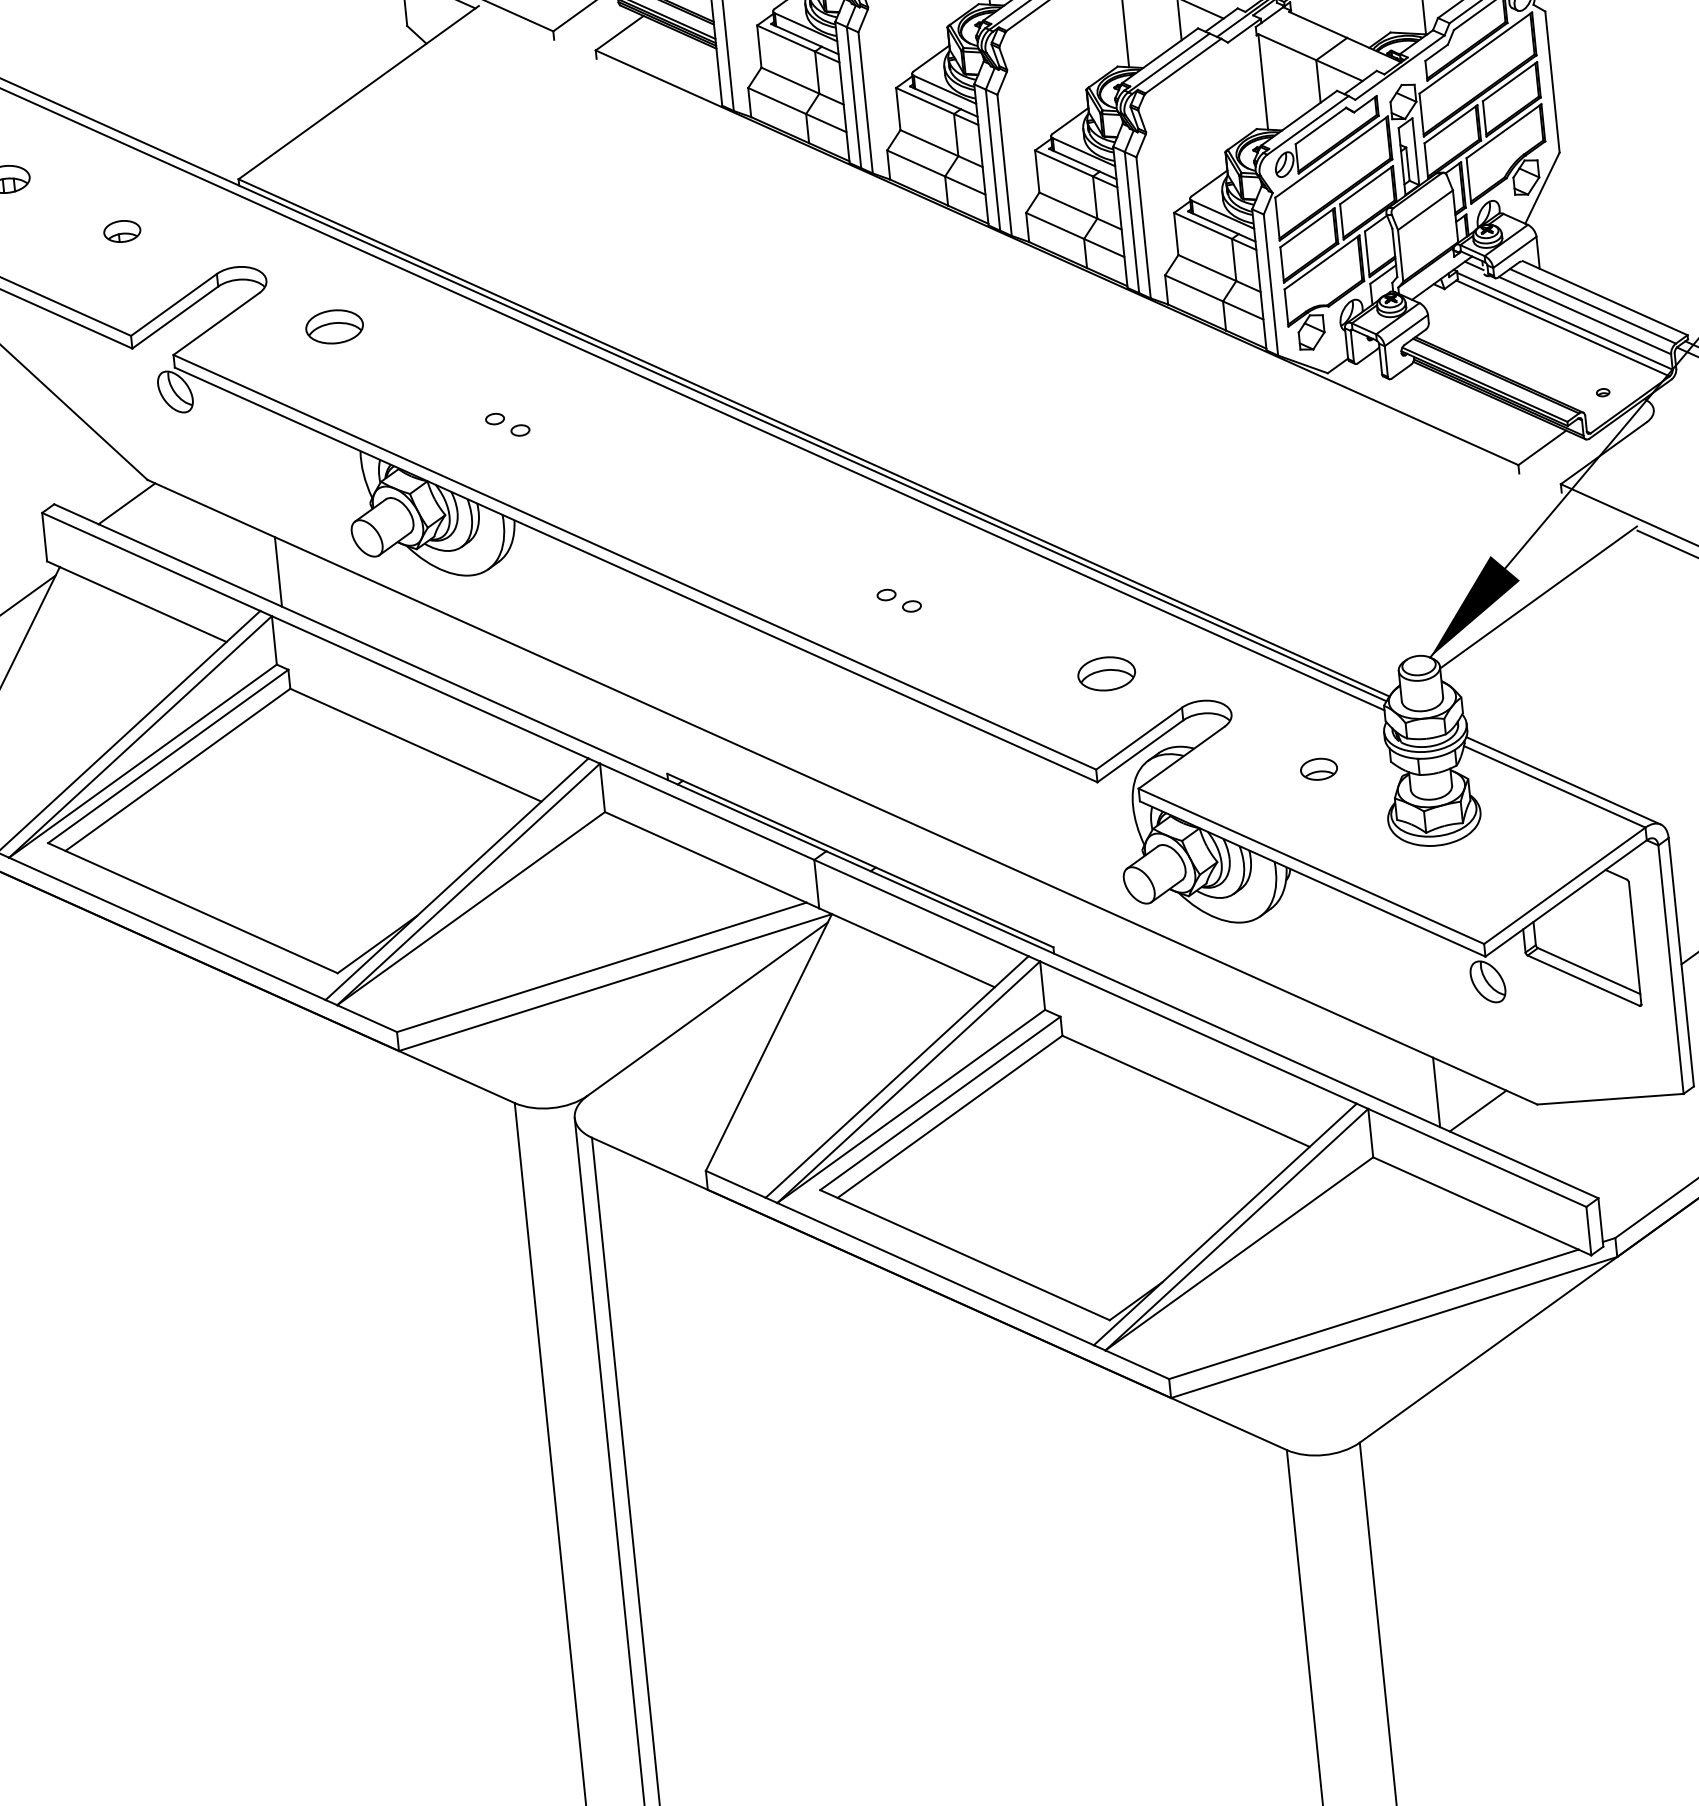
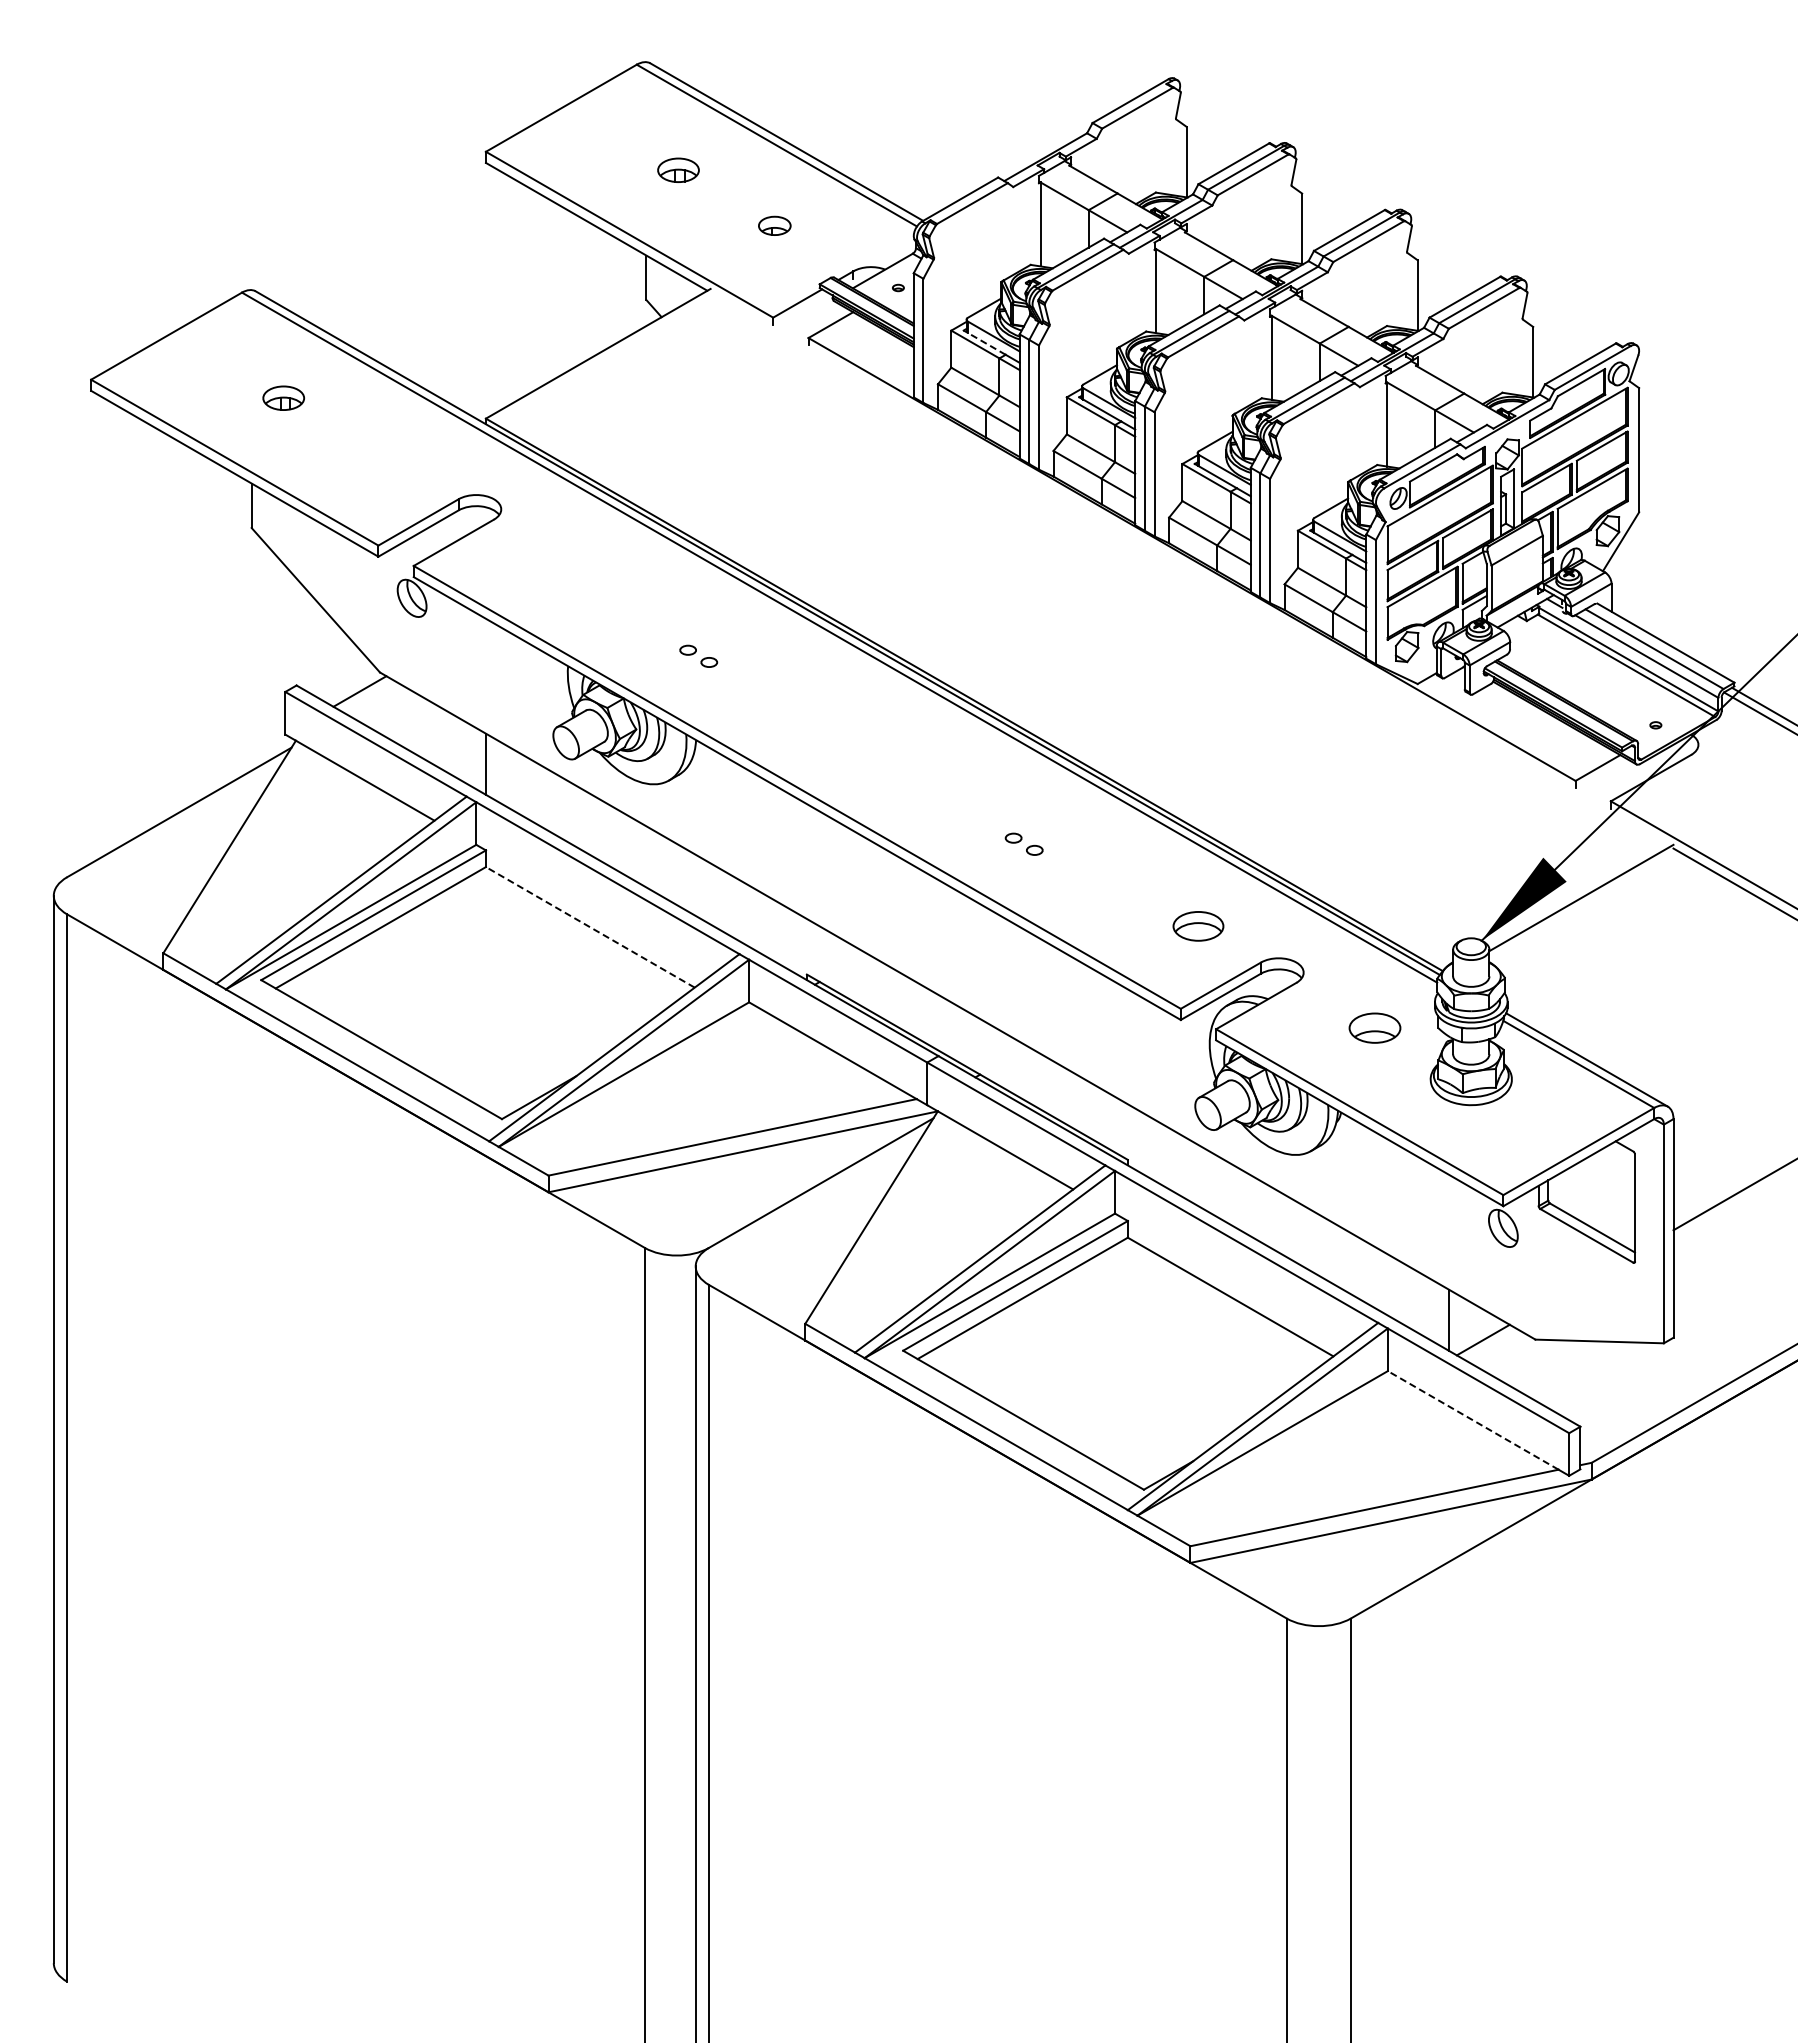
line: (796, 35) -> (984, 342), solid -> dashed
part: (121, 231) -> (379, 453), removed
part: (334, 326) -> (556, 555), removed
line: (416, 745) -> (590, 927), solid -> dashed
part: (1318, 769) -> (1374, 1028), size x1.6
line: (1476, 1203) -> (1473, 1420), solid -> dashed

